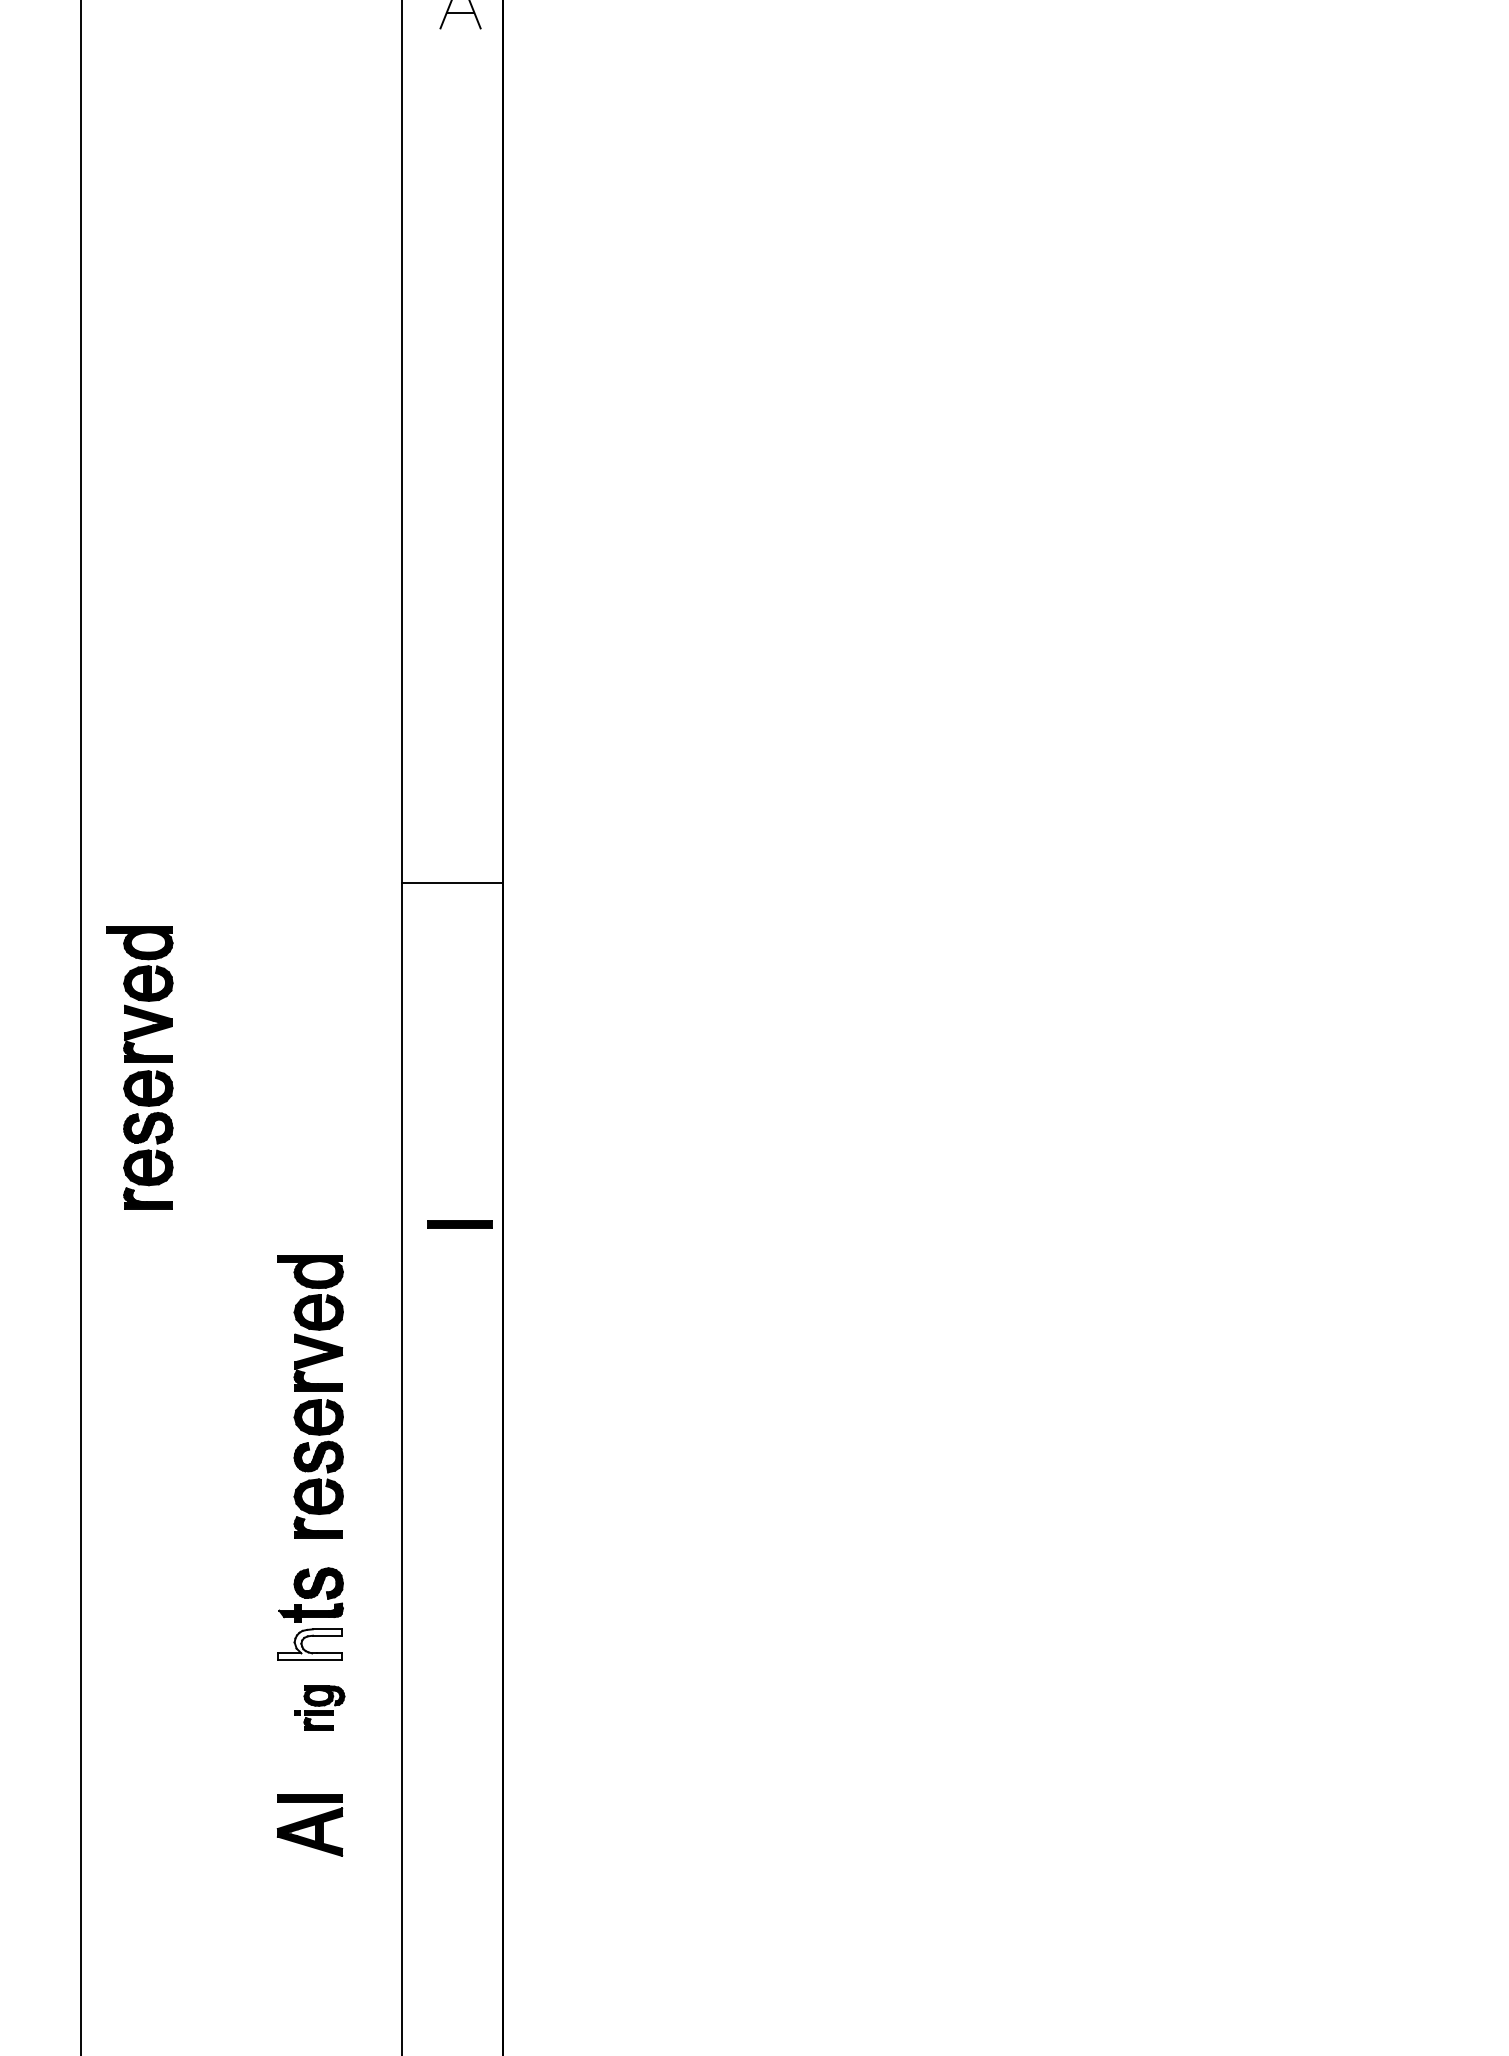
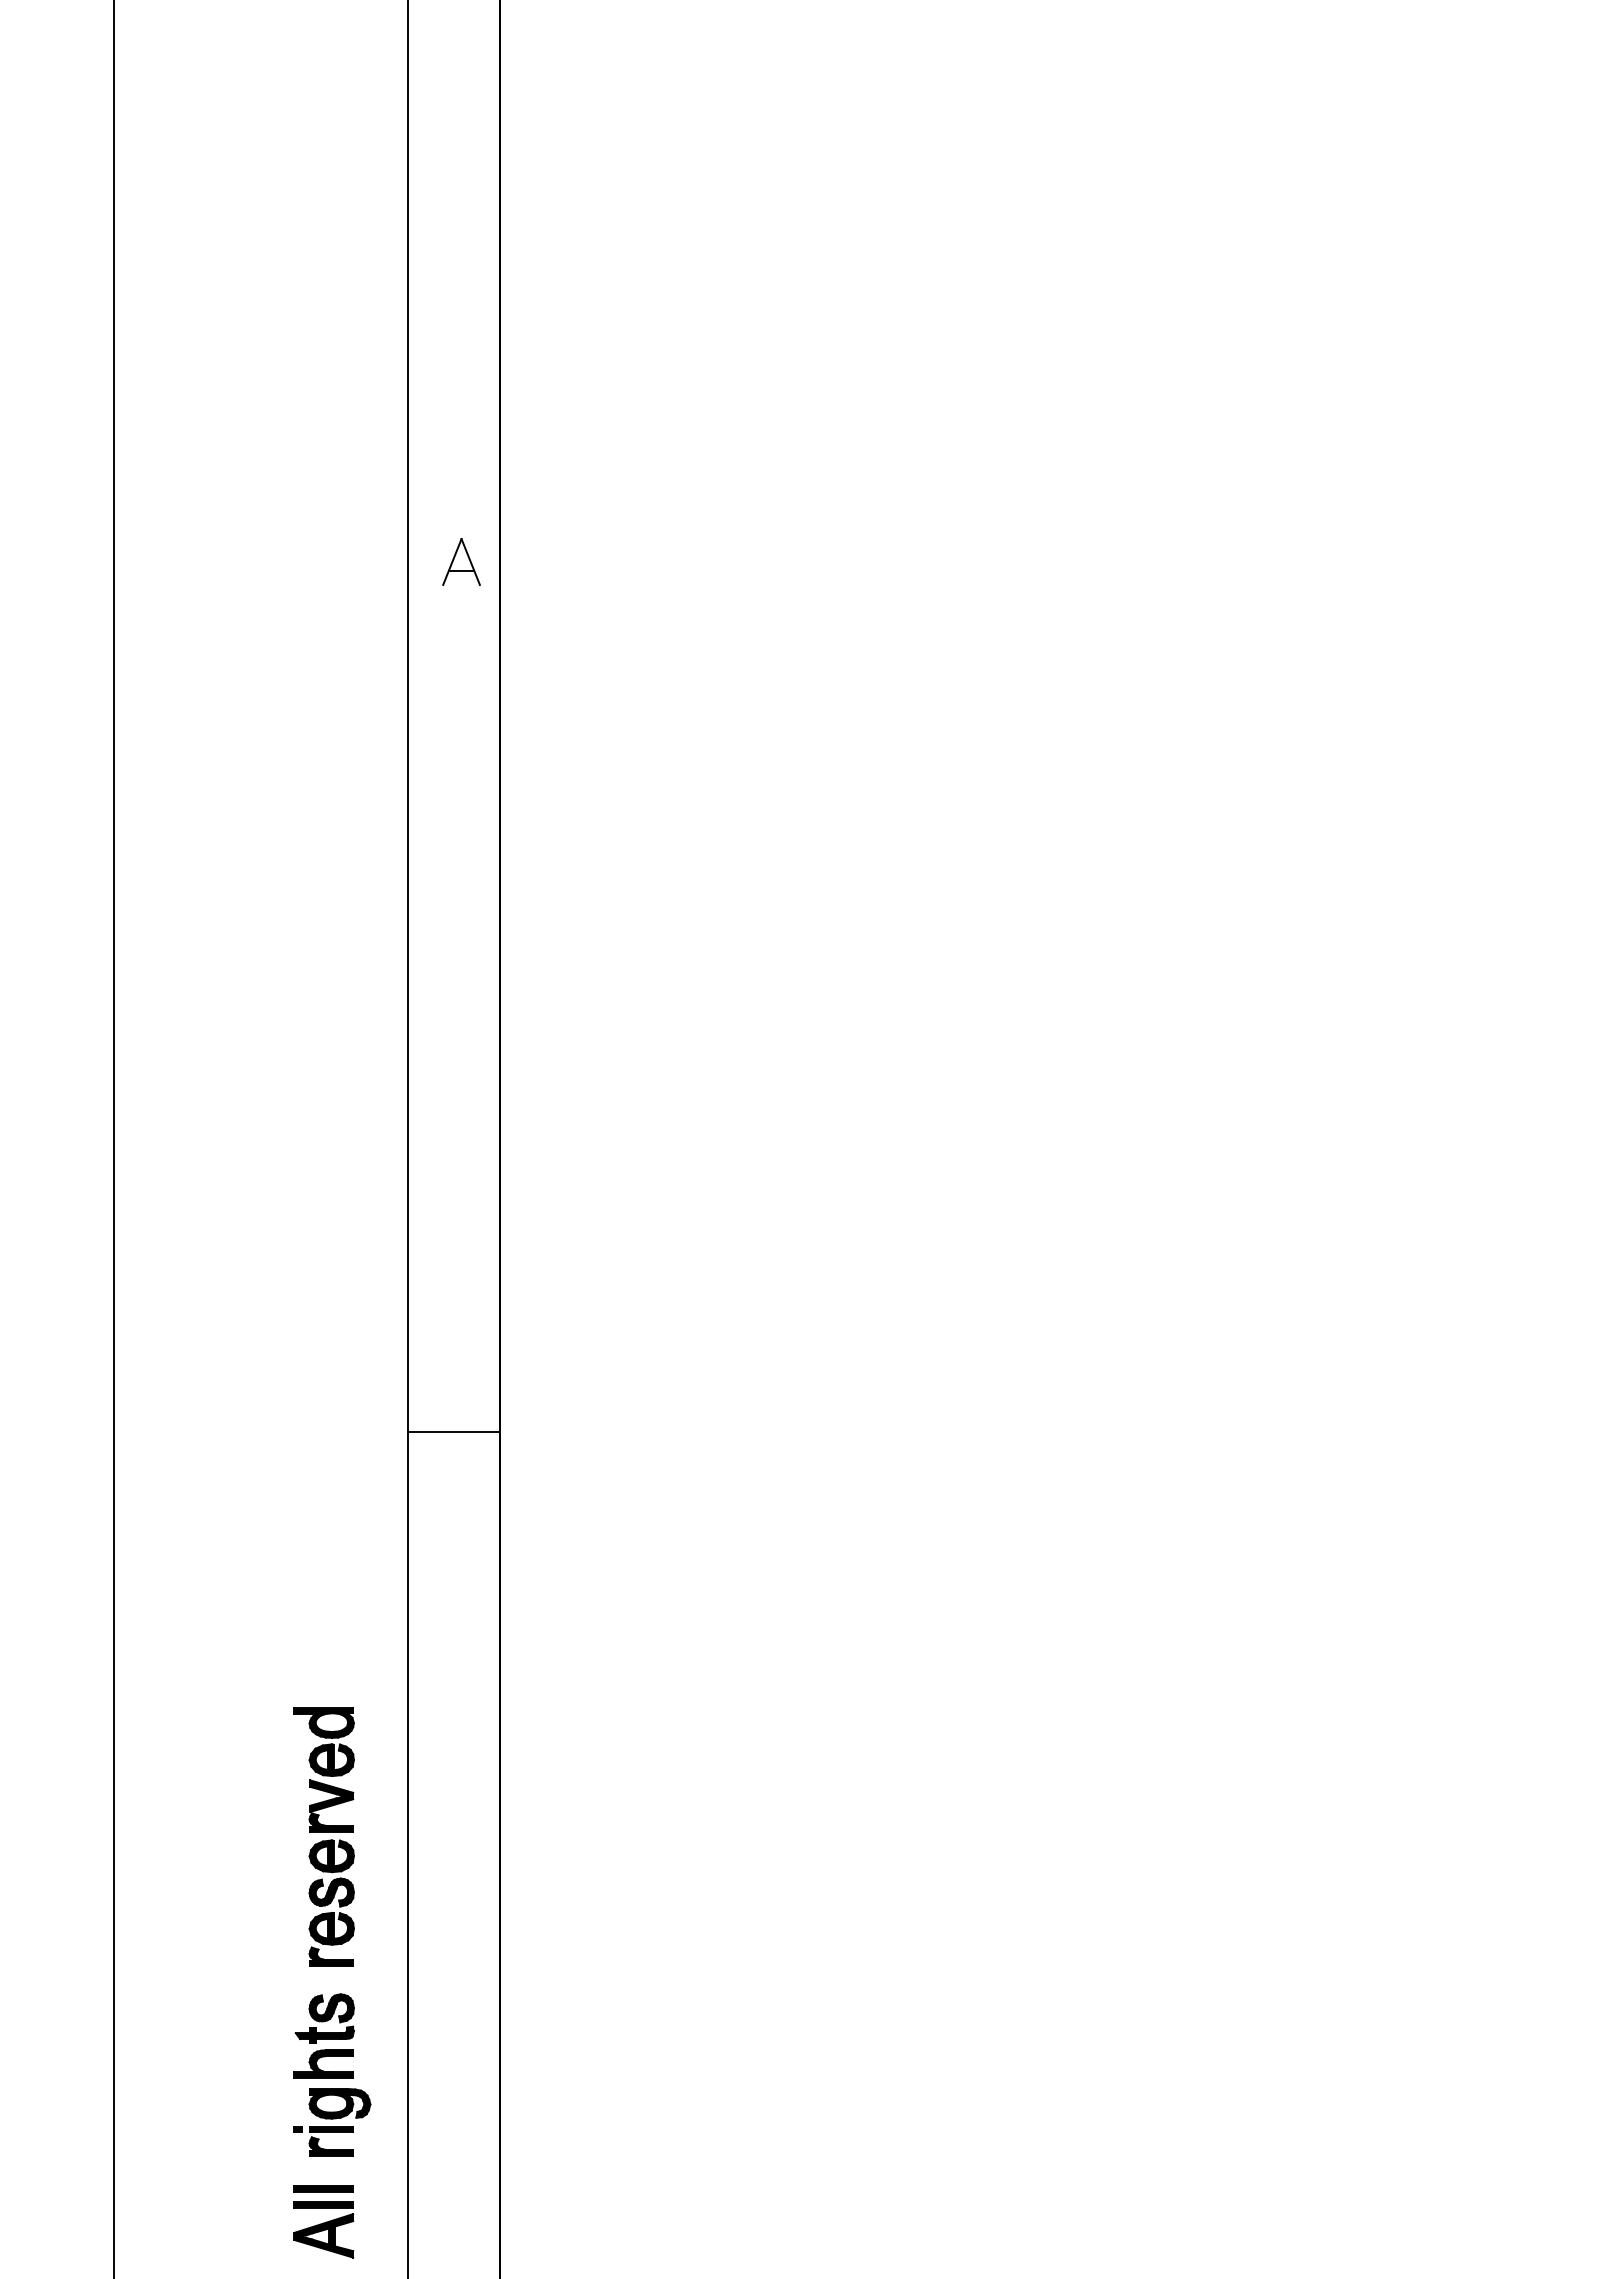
line: (452, 883) -> (454, 1431), moved
part: (139, 1066) -> (167, 1535), removed
part: (459, 1224) -> (323, 2188), moved
fill: (309, 1644) -> (323, 2064), added
part: (319, 1708) -> (332, 2122), size x1.67

